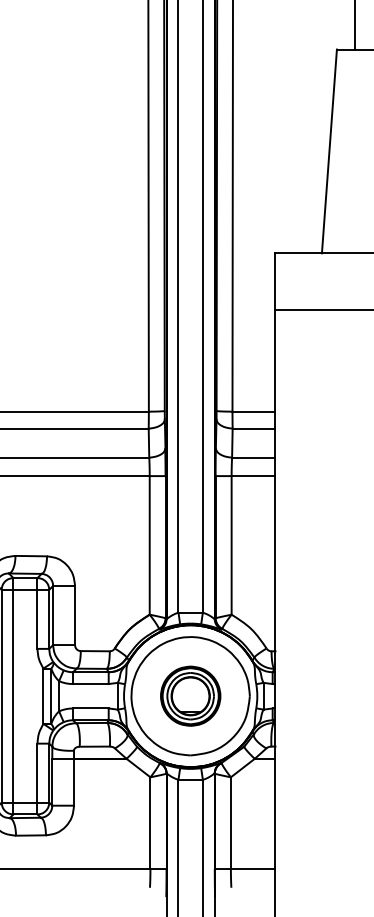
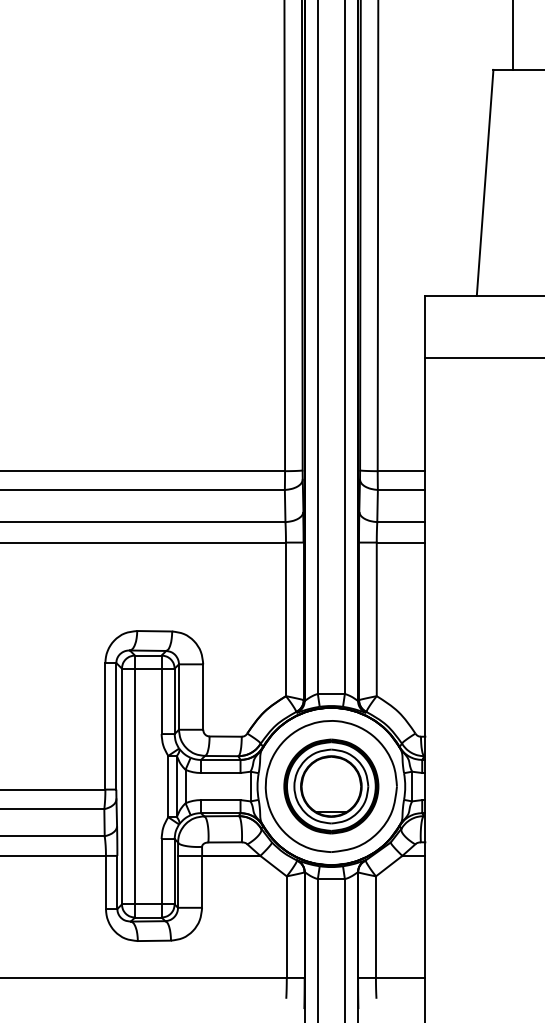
part: (190, 696) -> (331, 786), size x1.43

